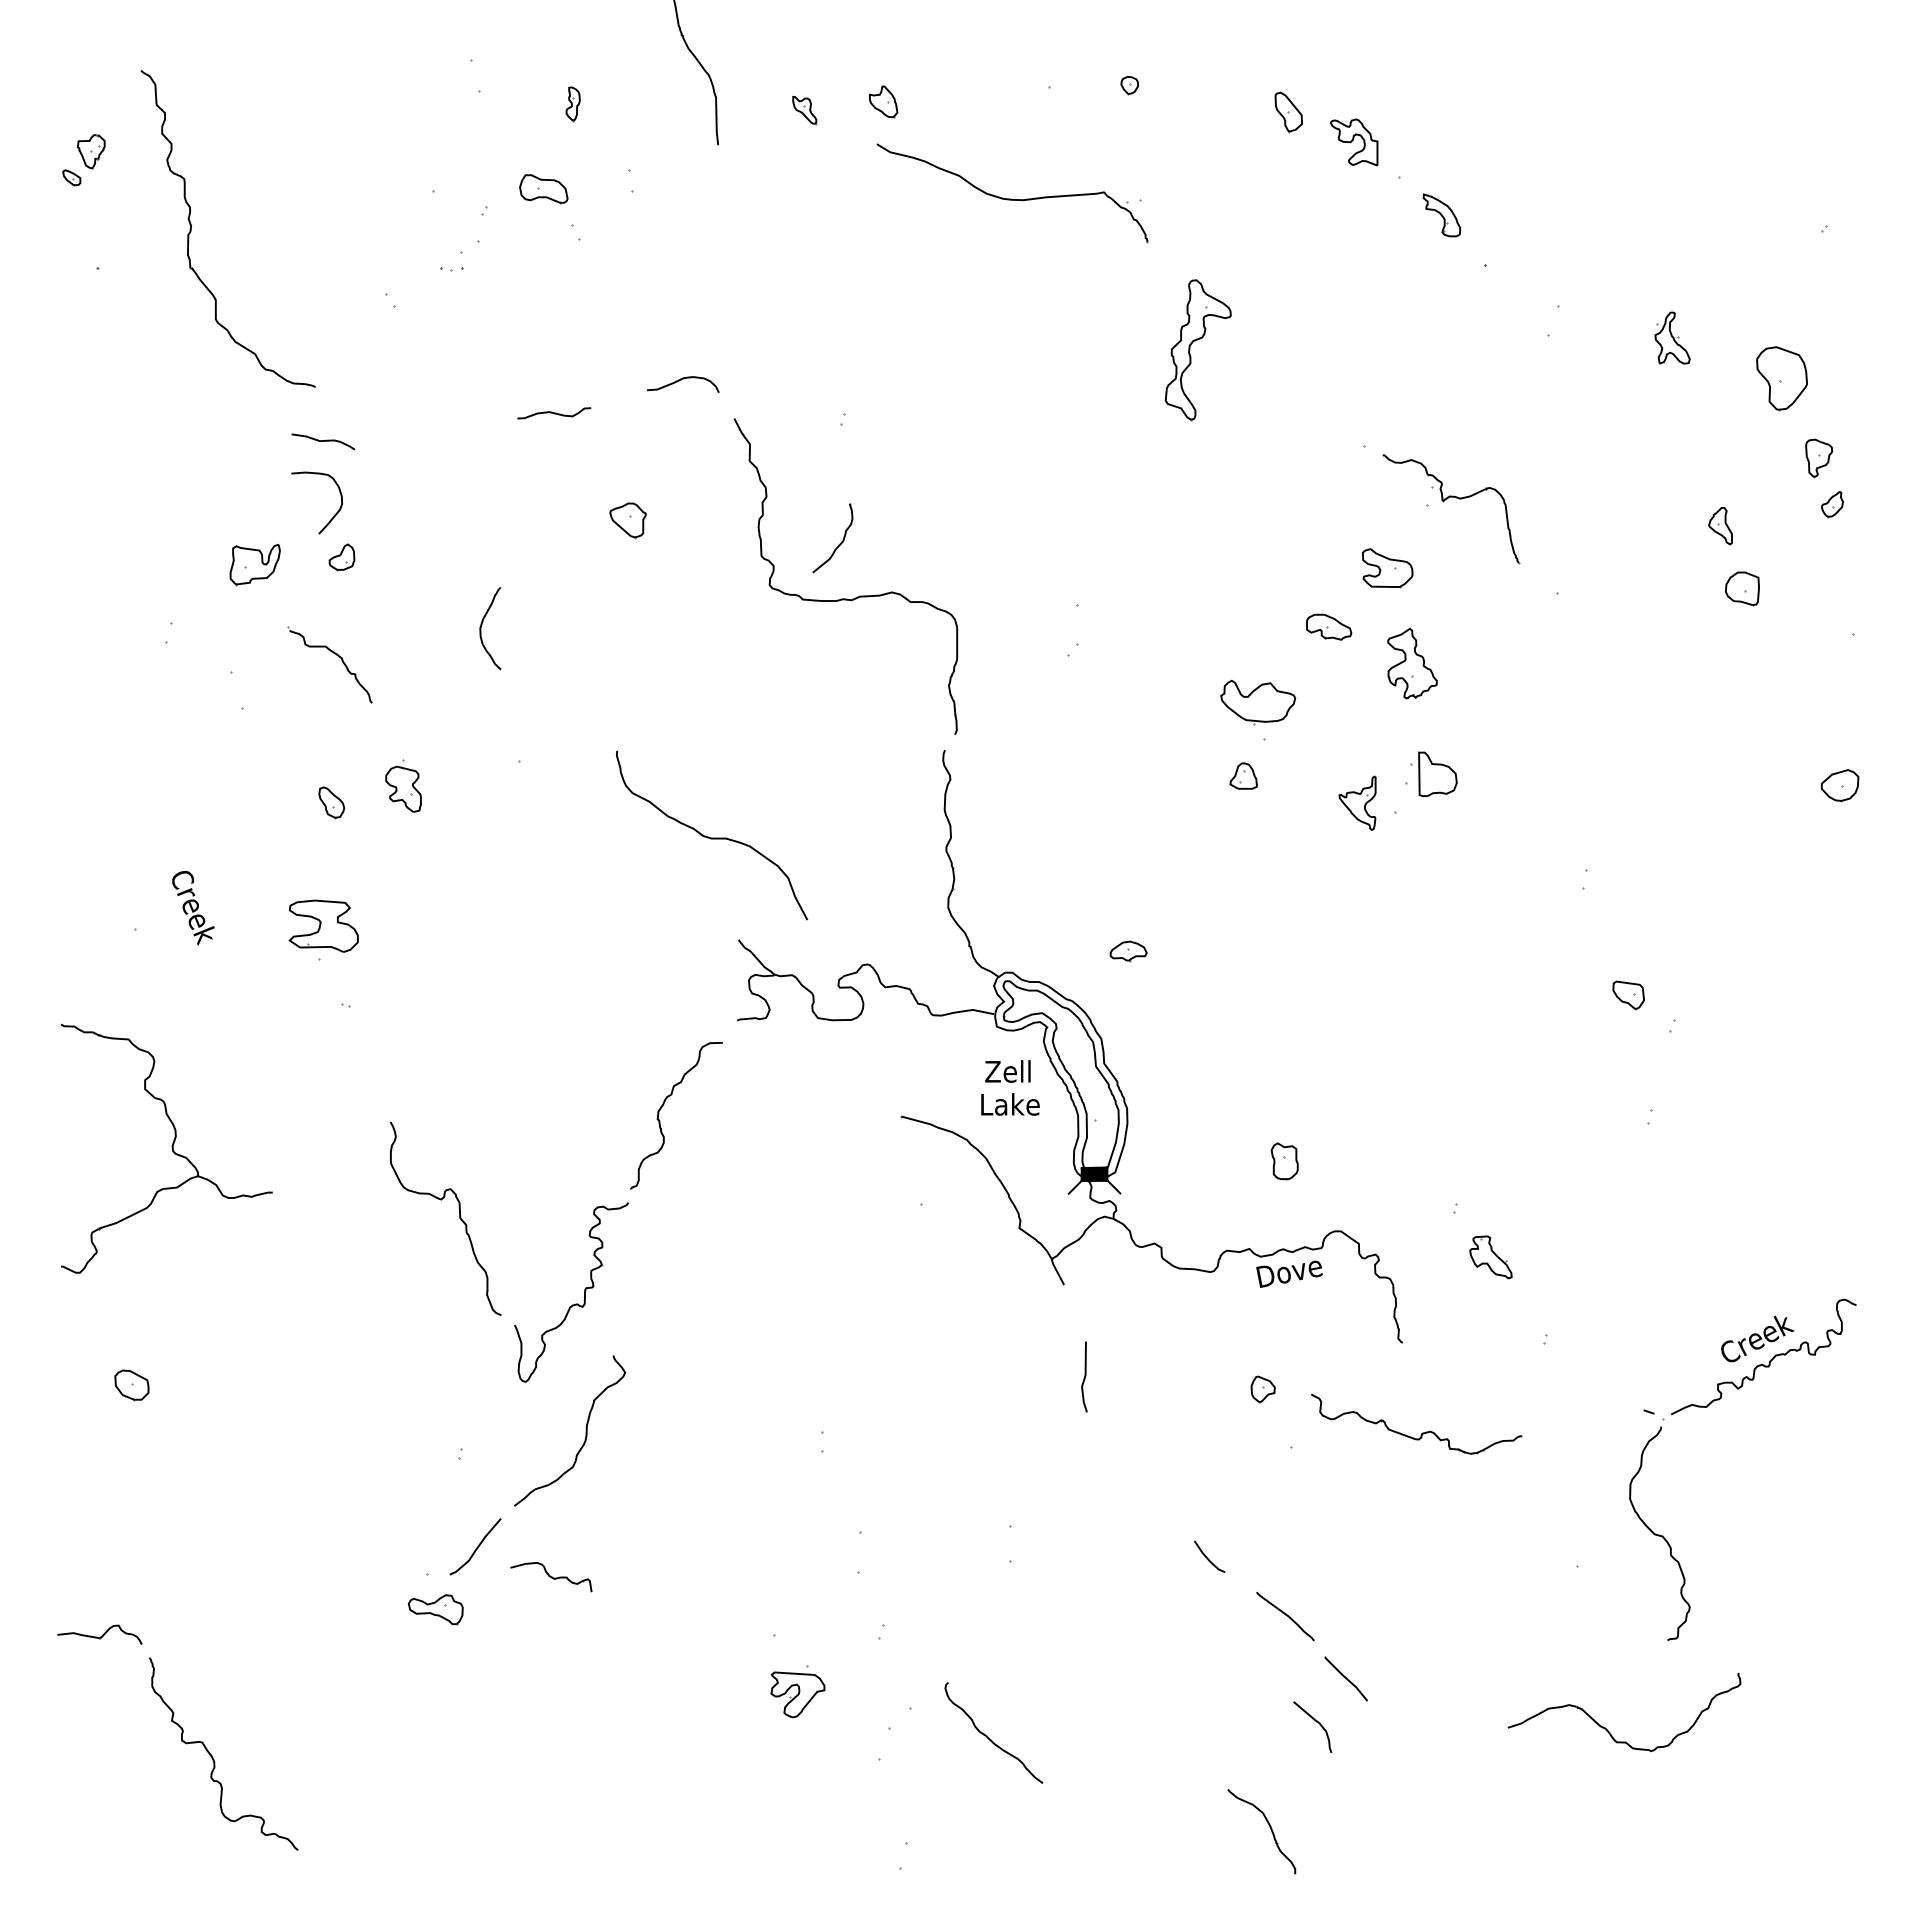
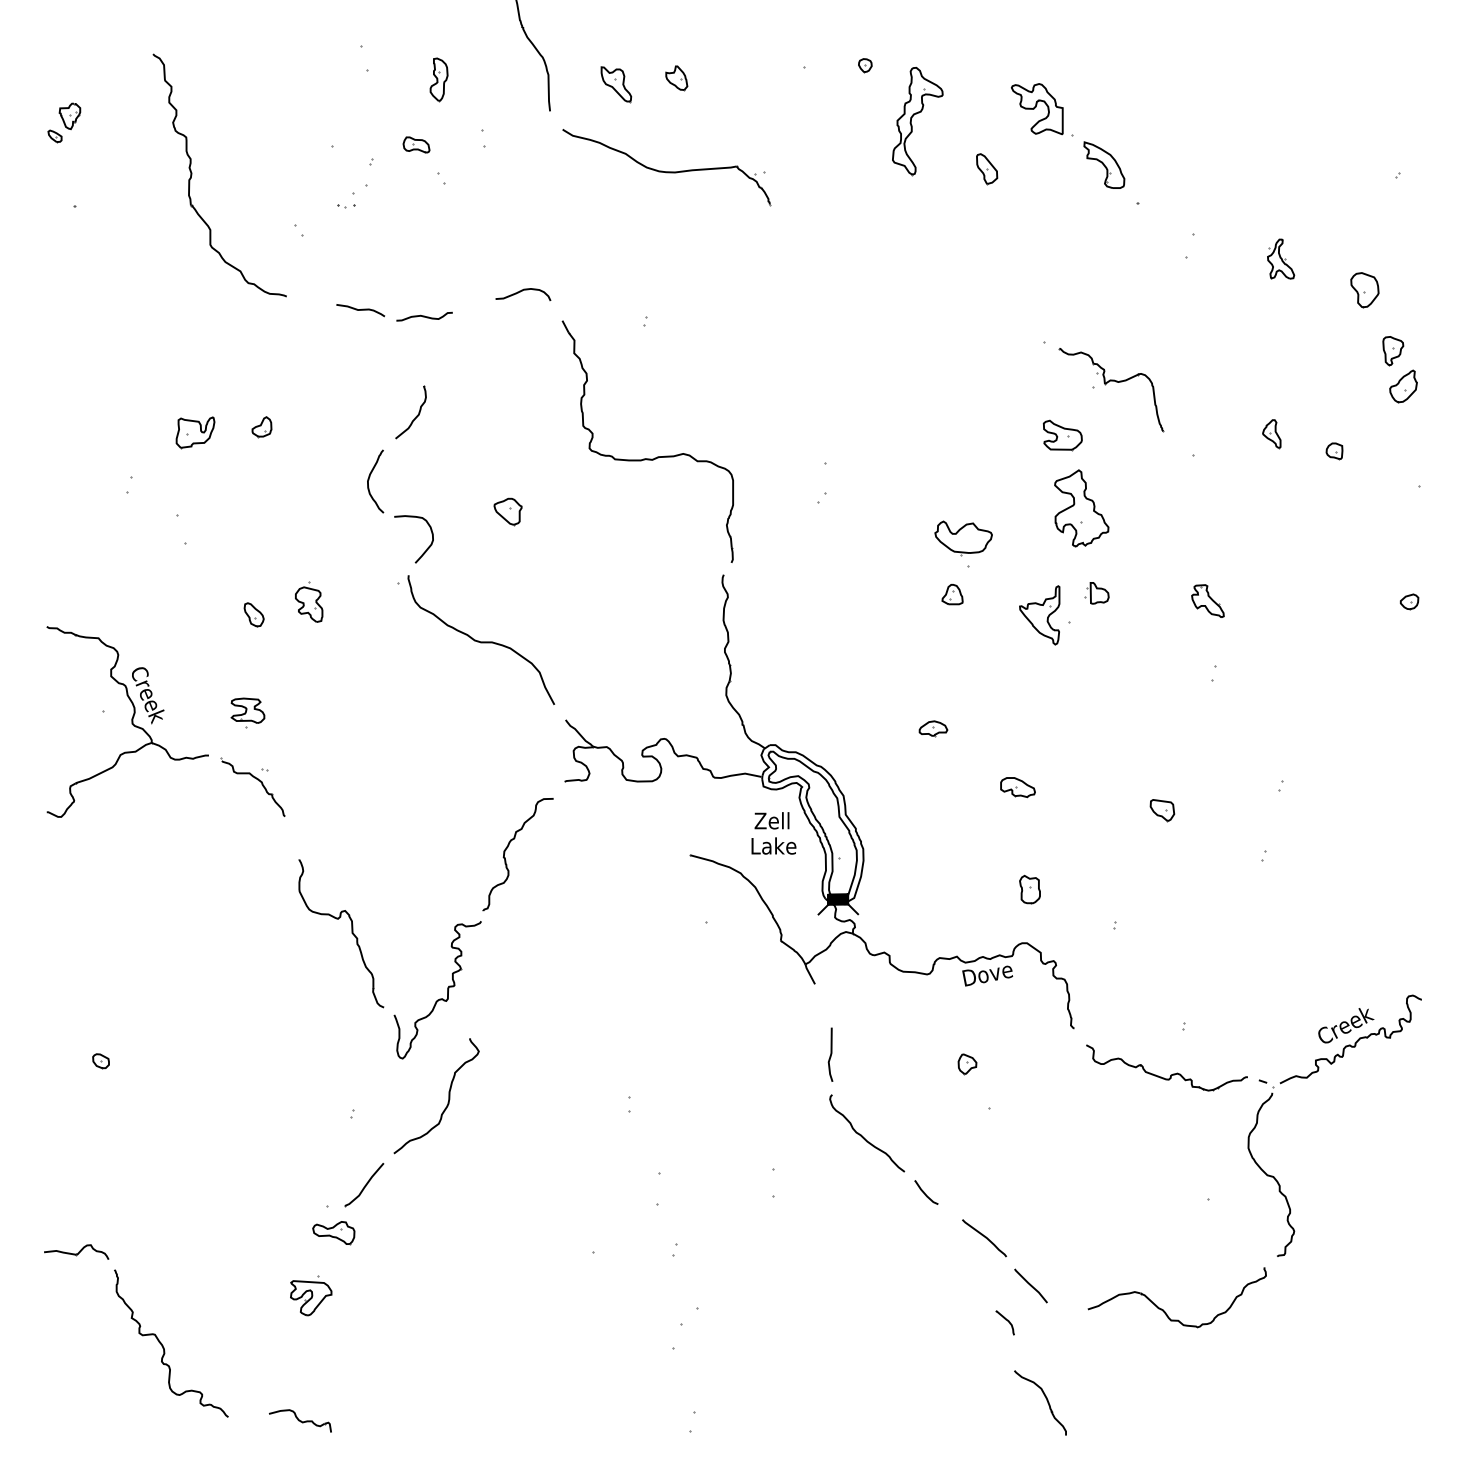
part: (572, 103) -> (438, 79), size x1.67
part: (804, 110) -> (616, 84), size x1.67
part: (1289, 112) -> (987, 169), moved
part: (1353, 142) -> (1036, 109), size x1.43
part: (543, 188) -> (416, 144), size x0.71
part: (1012, 193) -> (666, 167), moved
part: (1442, 214) -> (1104, 164), size x1.43
part: (192, 228) -> (192, 175), moved
part: (1197, 350) -> (917, 121), moved
part: (1781, 379) -> (1364, 290), size x0.71
curve: (323, 441) -> (360, 310), moved
part: (1832, 504) -> (1403, 386), size x1.67
curve: (333, 514) -> (426, 548), moved
part: (627, 520) -> (507, 511), moved
part: (1720, 526) -> (1271, 434), moved
part: (838, 543) -> (415, 416), moved
part: (1742, 589) -> (1334, 451), size x0.62
part: (1328, 627) -> (1017, 787), moved
part: (336, 655) -> (257, 780), moved
part: (1412, 663) -> (1081, 508), size x1.43
part: (1431, 774) -> (1096, 593), size x0.62
part: (1840, 785) -> (1409, 601), size x0.62
part: (1357, 803) -> (1039, 615), size x1.43
curve: (712, 837) -> (481, 641), moved
part: (323, 930) -> (247, 712), size x0.62
part: (1128, 950) -> (933, 728), moved
part: (1628, 995) -> (1162, 810), moved
part: (166, 1148) -> (127, 721), moved
part: (1284, 1161) -> (1029, 889), moved
part: (1490, 1256) -> (1207, 600), moved
part: (131, 1385) -> (100, 1061), size x0.62
part: (1422, 1432) -> (1171, 1074), moved
part: (551, 1576) -> (300, 1420), moved
part: (798, 1691) -> (311, 1295), moved
part: (1311, 1726) -> (1004, 1322), size x0.62
part: (1606, 1727) -> (1163, 1309), moved
curve: (988, 1737) -> (863, 1136), moved
curve: (1269, 1828) -> (1046, 1400), moved

